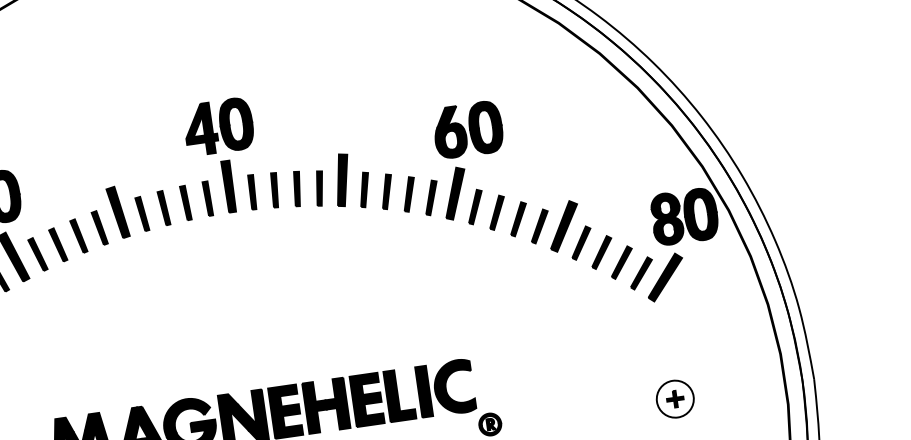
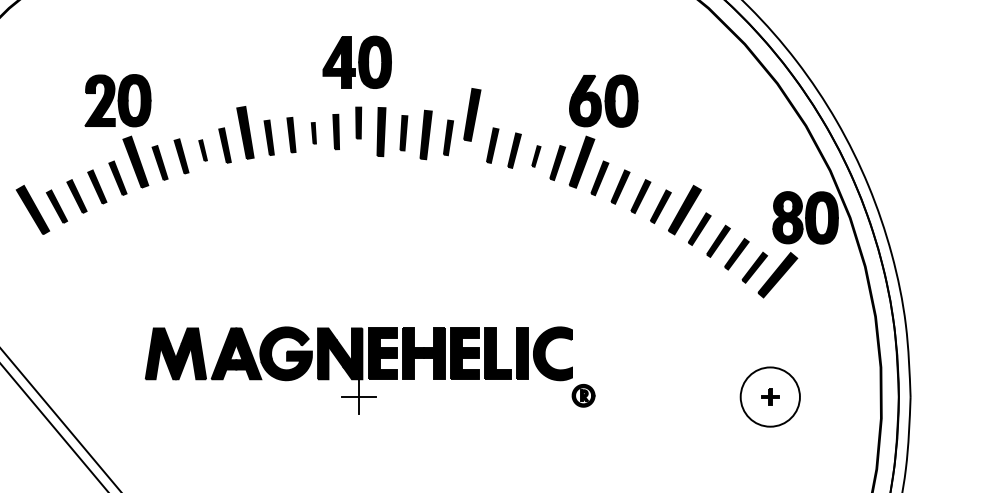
part: (342, 179) -> (472, 114), moved
part: (228, 186) -> (358, 122), size x0.6
part: (297, 189) -> (426, 135), size x1.4
part: (252, 191) -> (381, 131), size x1.4
part: (409, 194) -> (536, 156), size x0.6
part: (185, 203) -> (313, 133), size x0.6
part: (78, 236) -> (202, 150), size x0.6
circle: (674, 398) -> (769, 396), size x1.6

